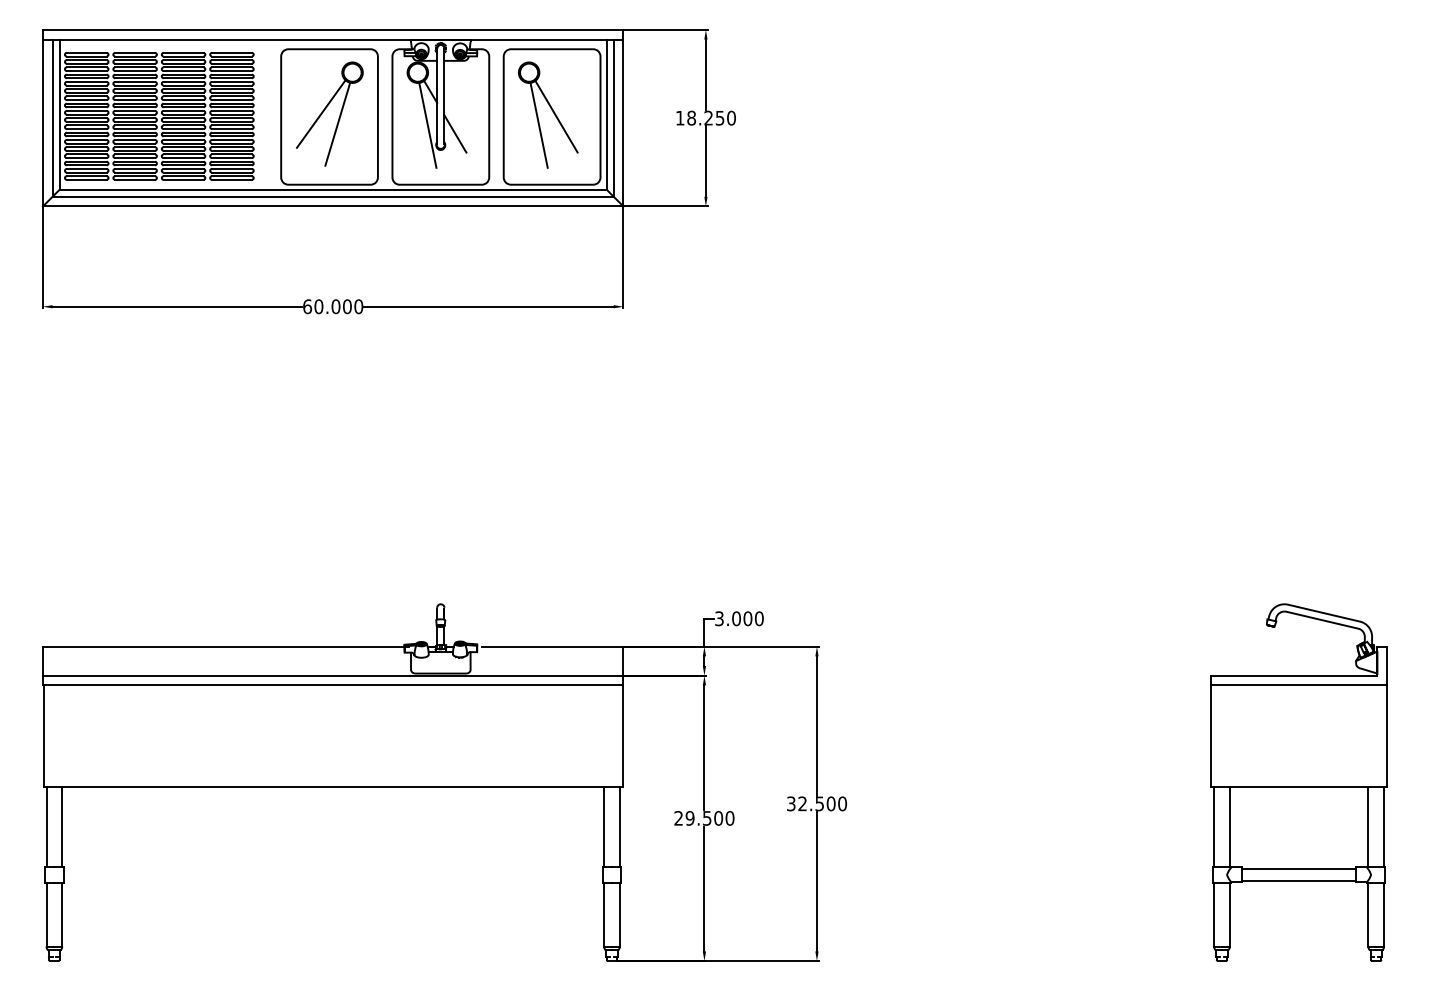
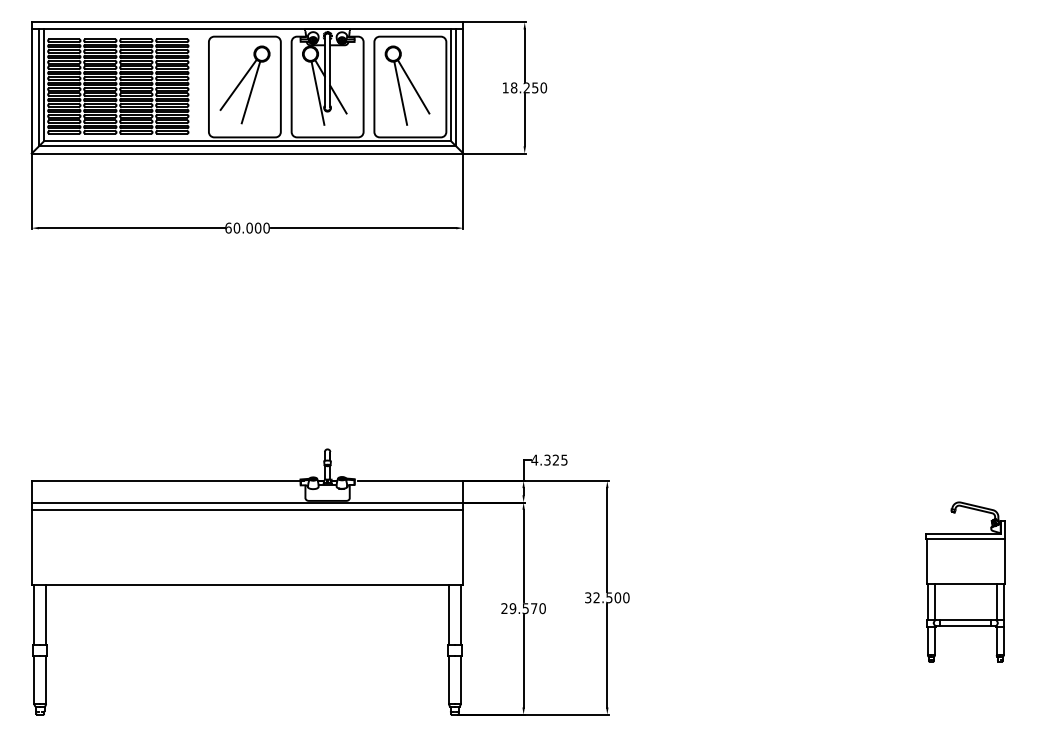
text: (738, 618) -> (548, 459), 3.000 -> 4.325
part: (1298, 782) -> (965, 581), size x0.6
text: (718, 818) -> (534, 608), 29.500 -> 29.570

